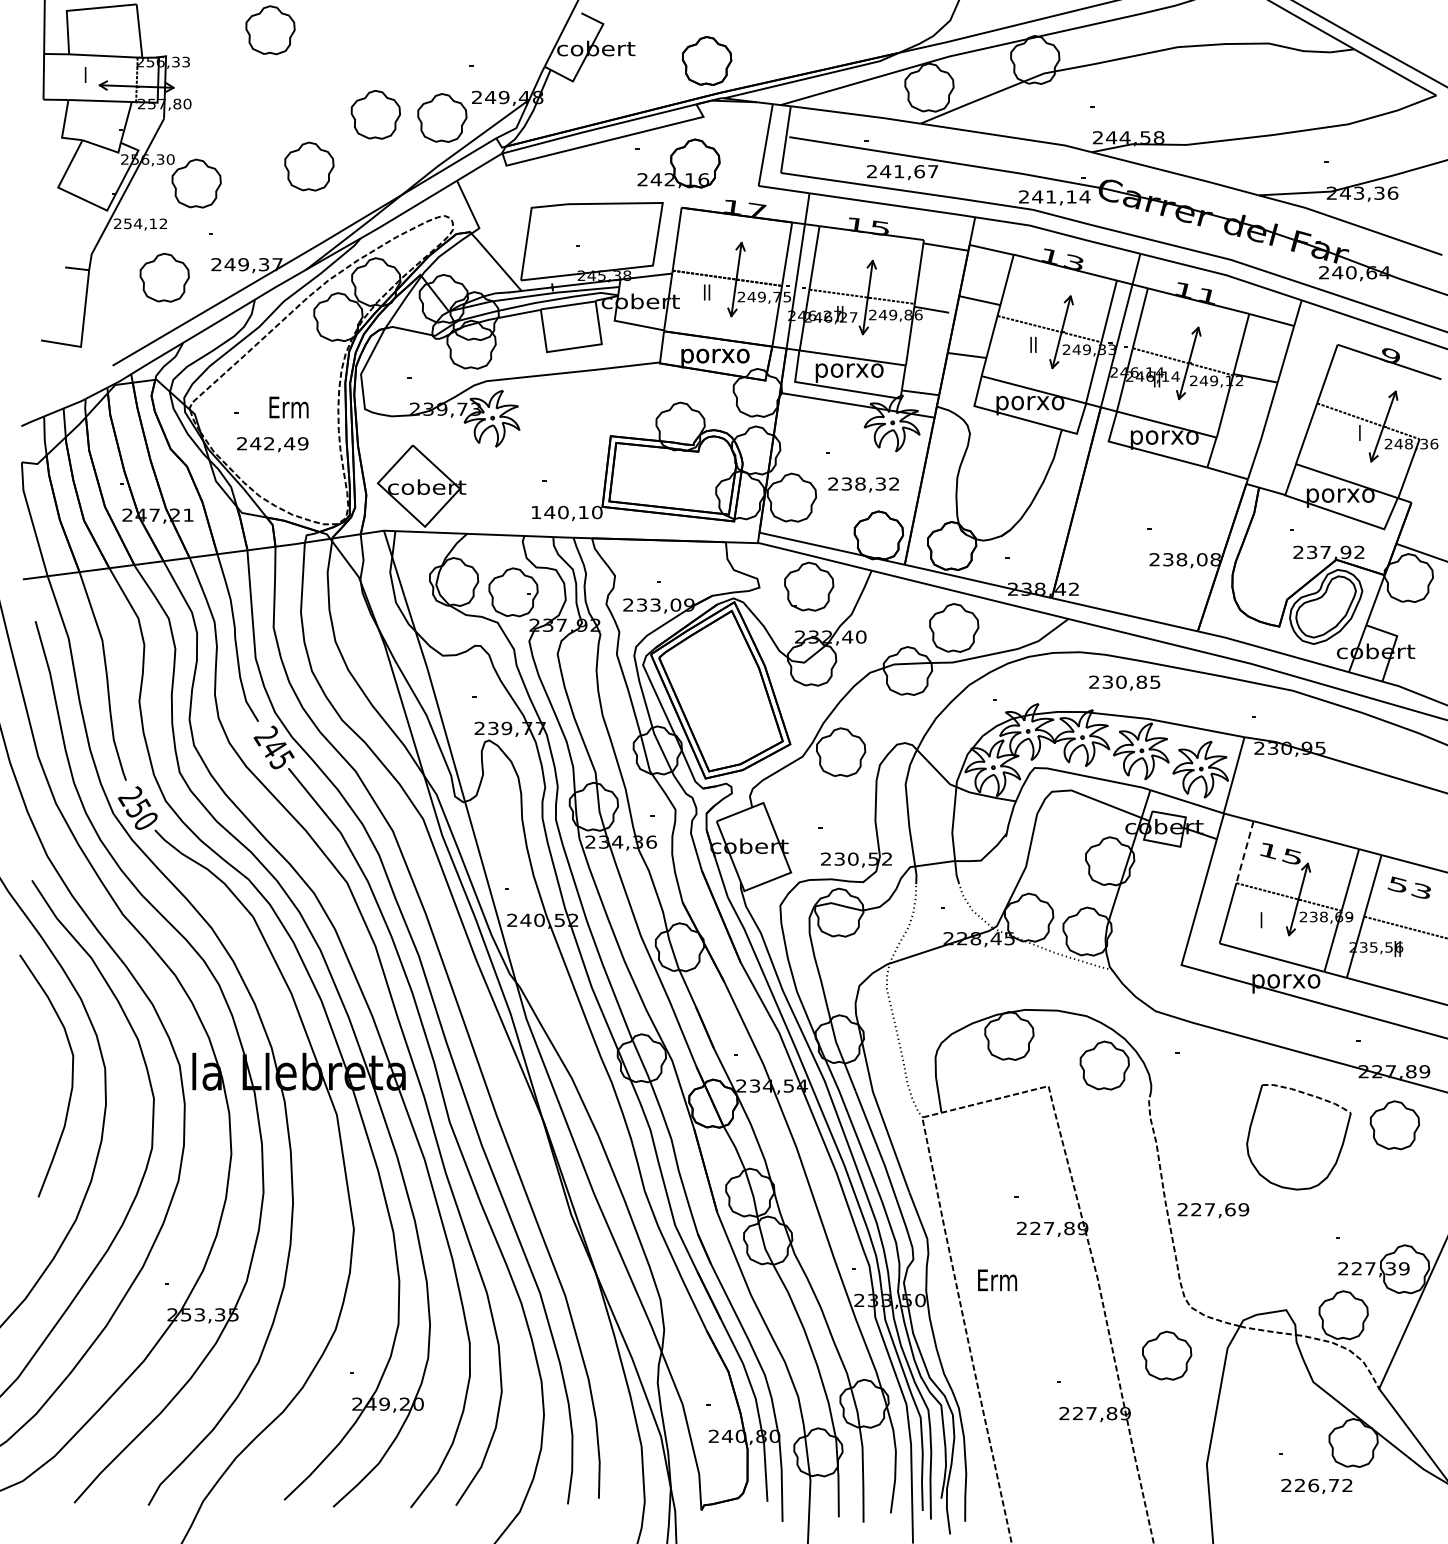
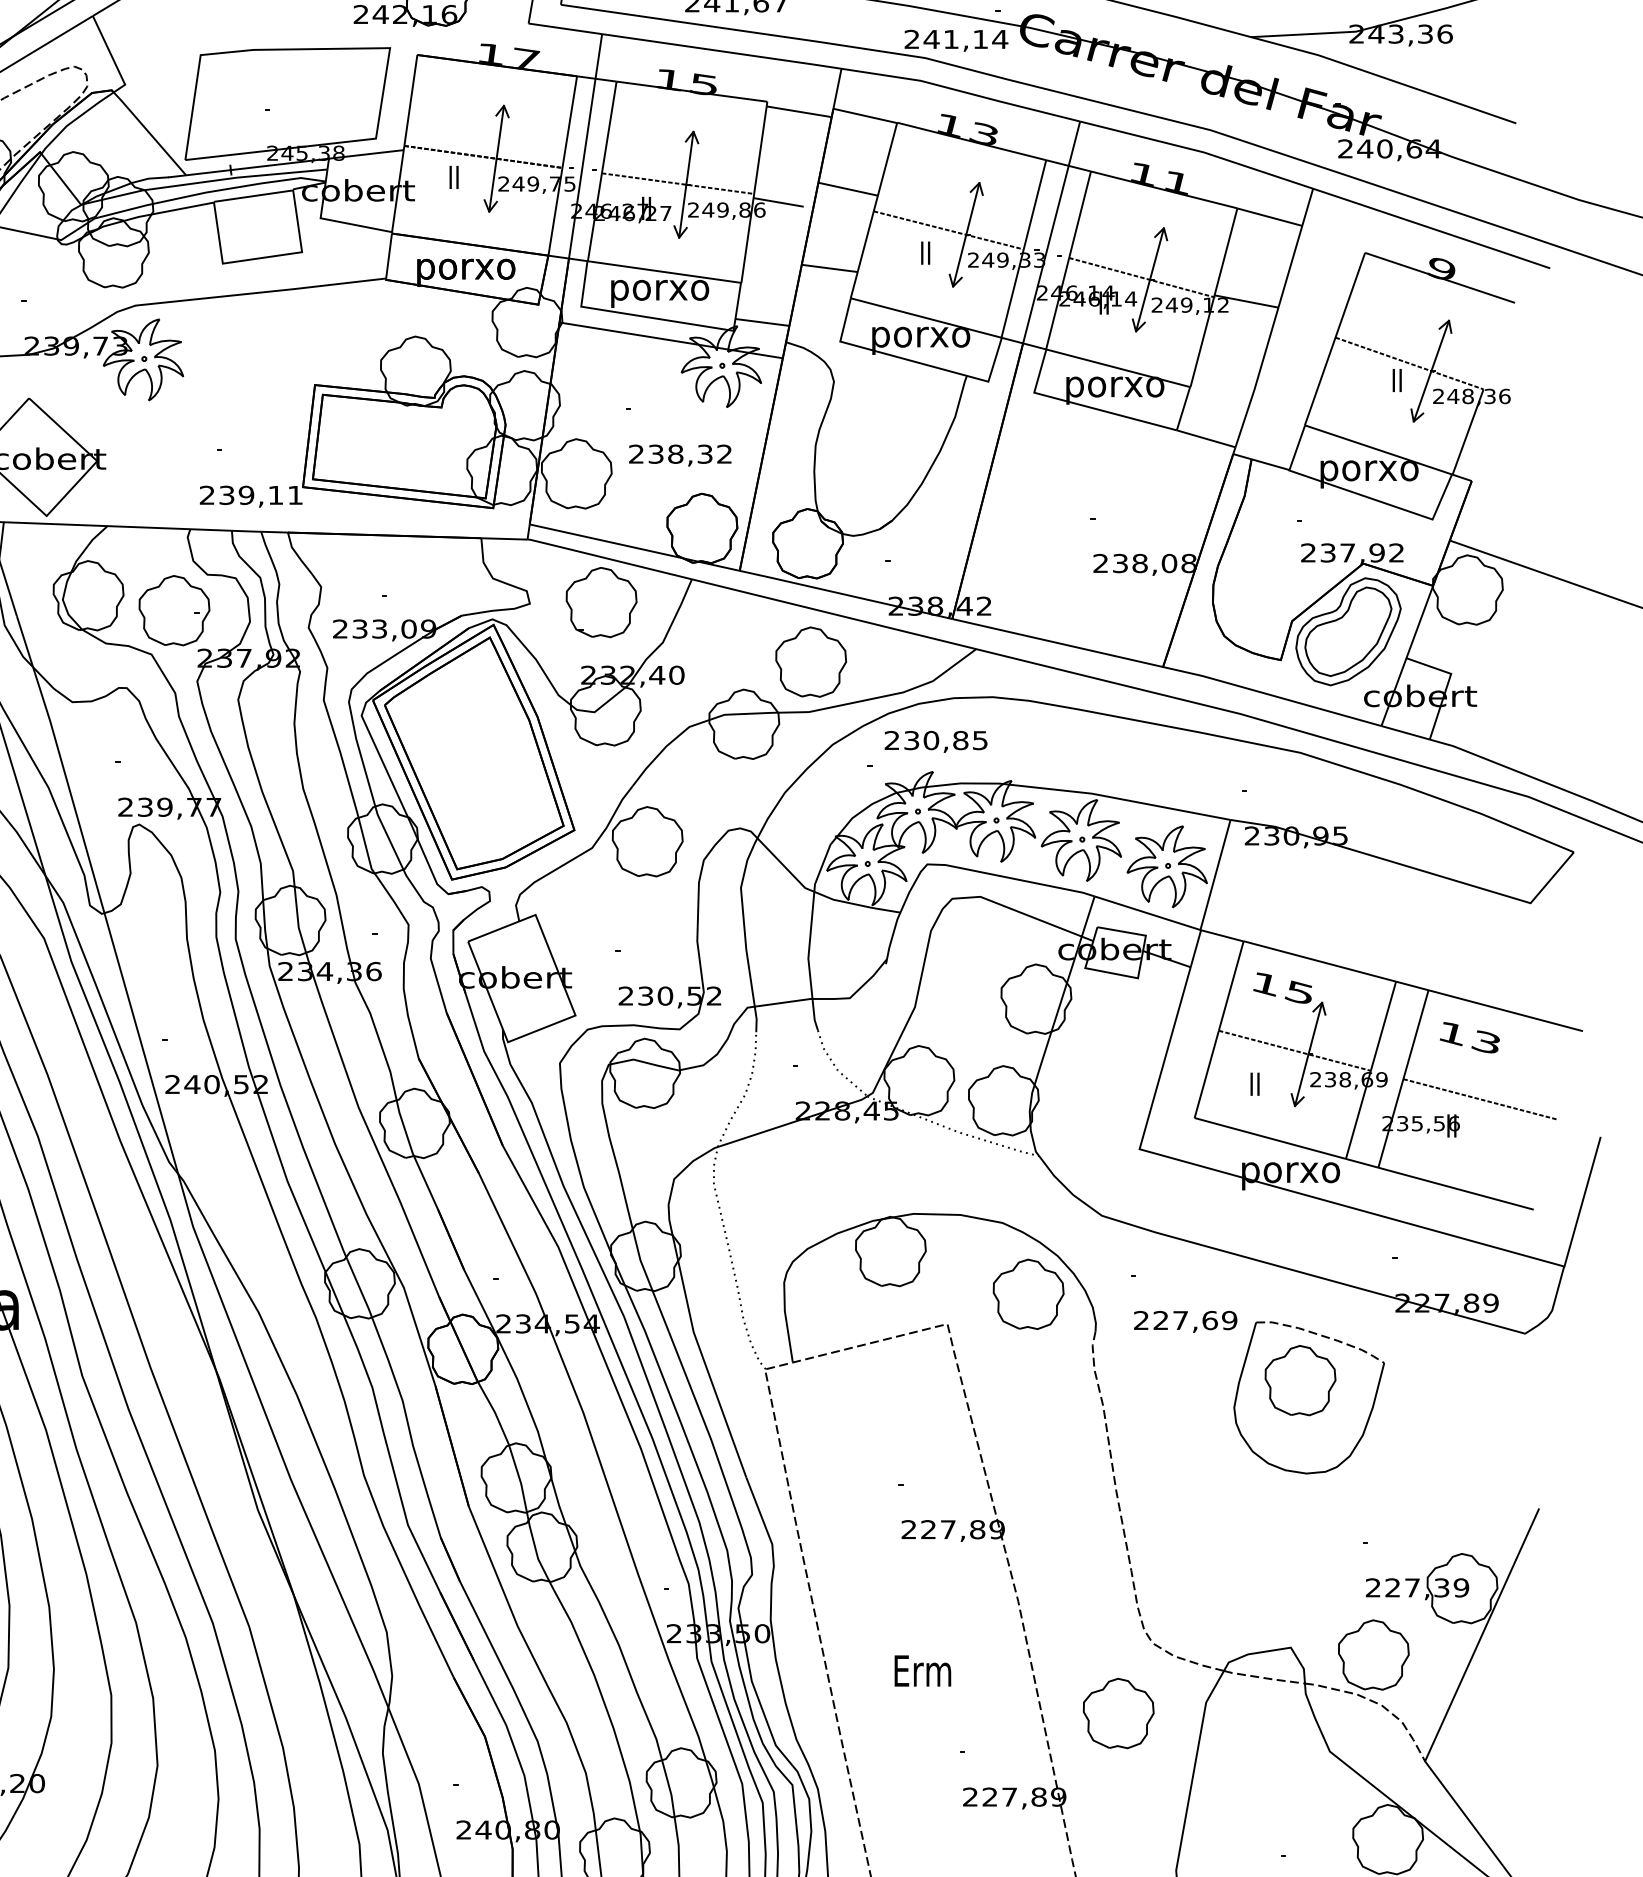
text: (1359, 432) -> (1396, 379), I -> II
text: (566, 512) -> (251, 495), 140,10 -> 239,11
text: (1124, 682) -> (935, 740), moved
line: (1244, 852) -> (1230, 986), dashed -> solid
text: (1396, 884) -> (1450, 1032), 53 -> 13
text: (1261, 920) -> (1255, 1084), I -> II
part: (1394, 1125) -> (1299, 1380), moved
text: (1213, 1210) -> (1185, 1321), moved
text: (997, 1279) -> (922, 1669), moved

